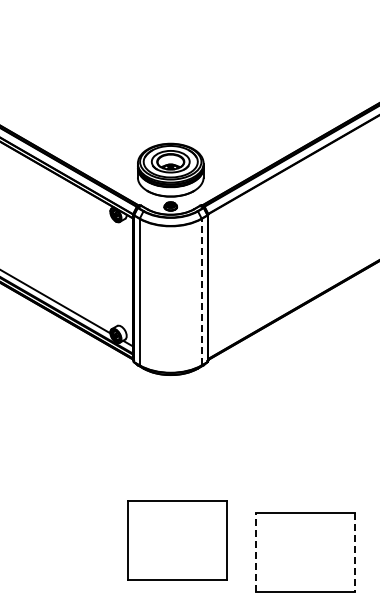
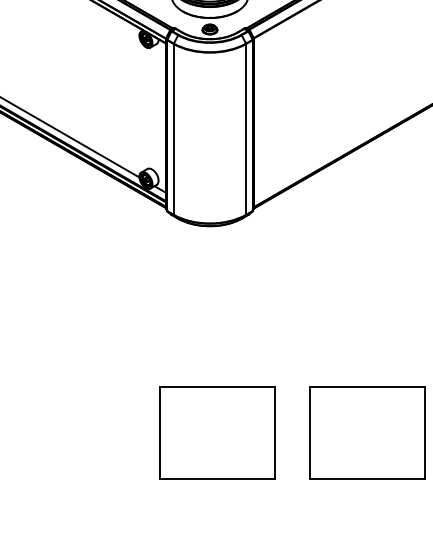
line: (201, 291) -> (245, 128), dashed -> solid
part: (177, 540) -> (217, 433), moved
line: (256, 551) -> (309, 431), dashed -> solid
line: (354, 552) -> (424, 433), dashed -> solid

